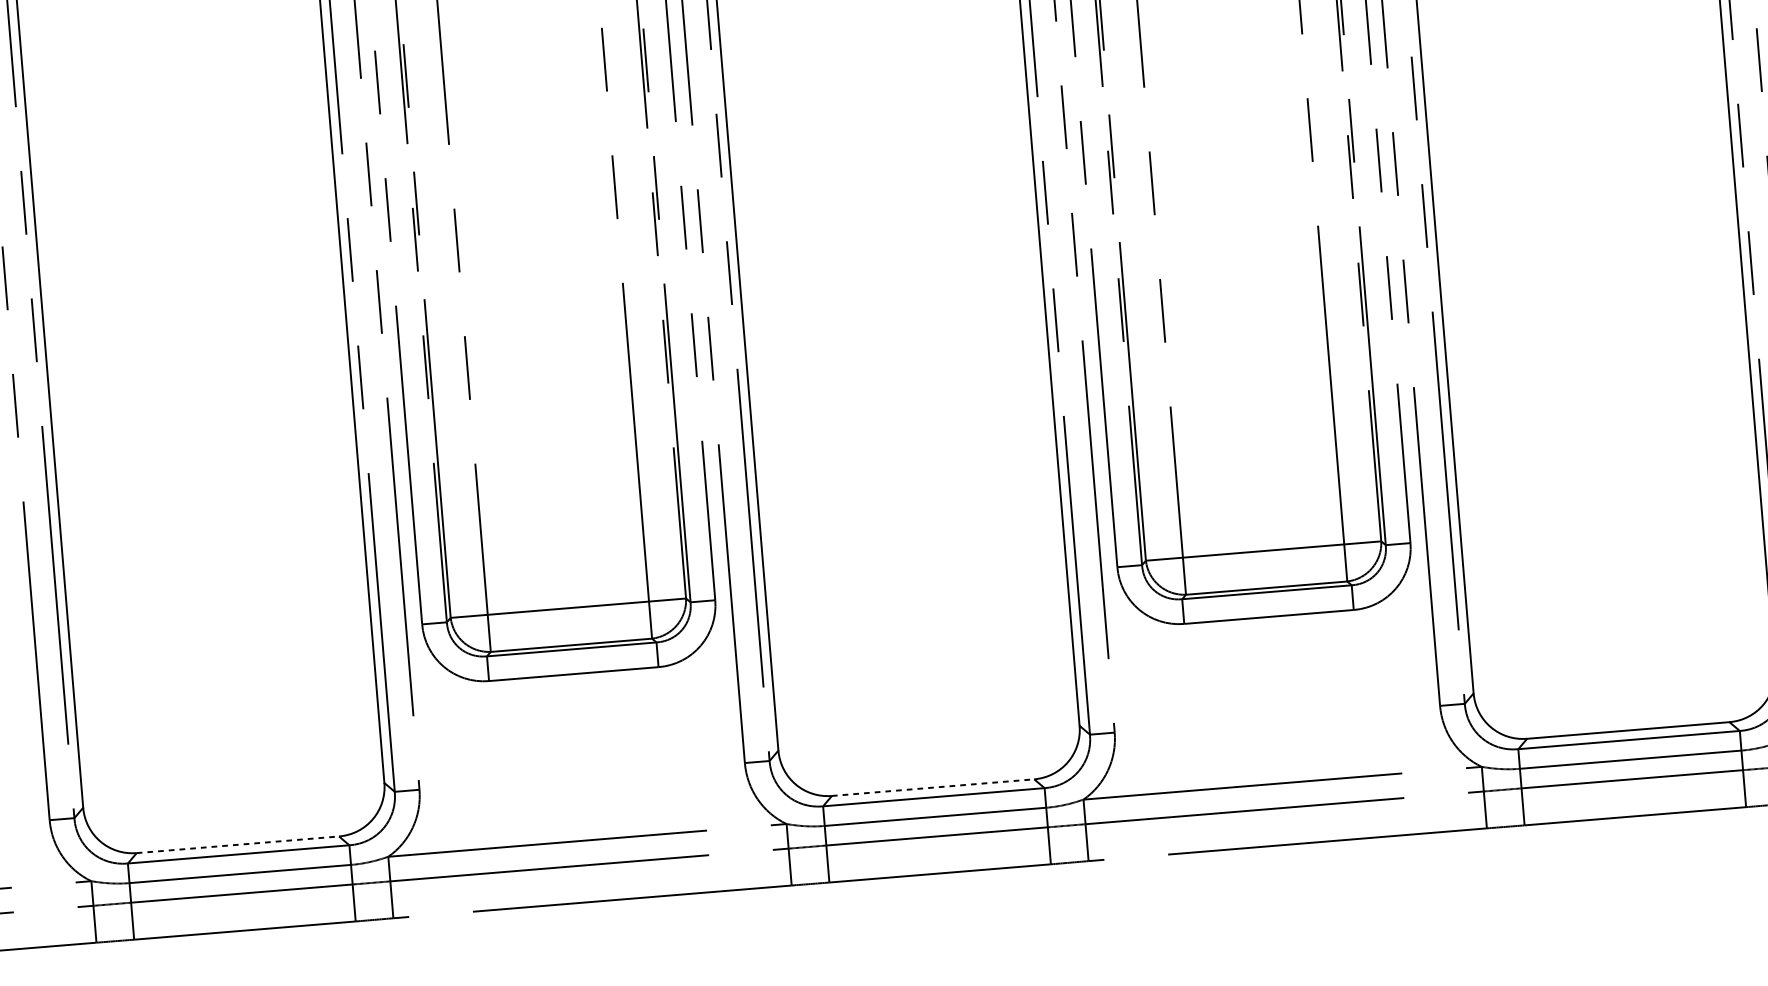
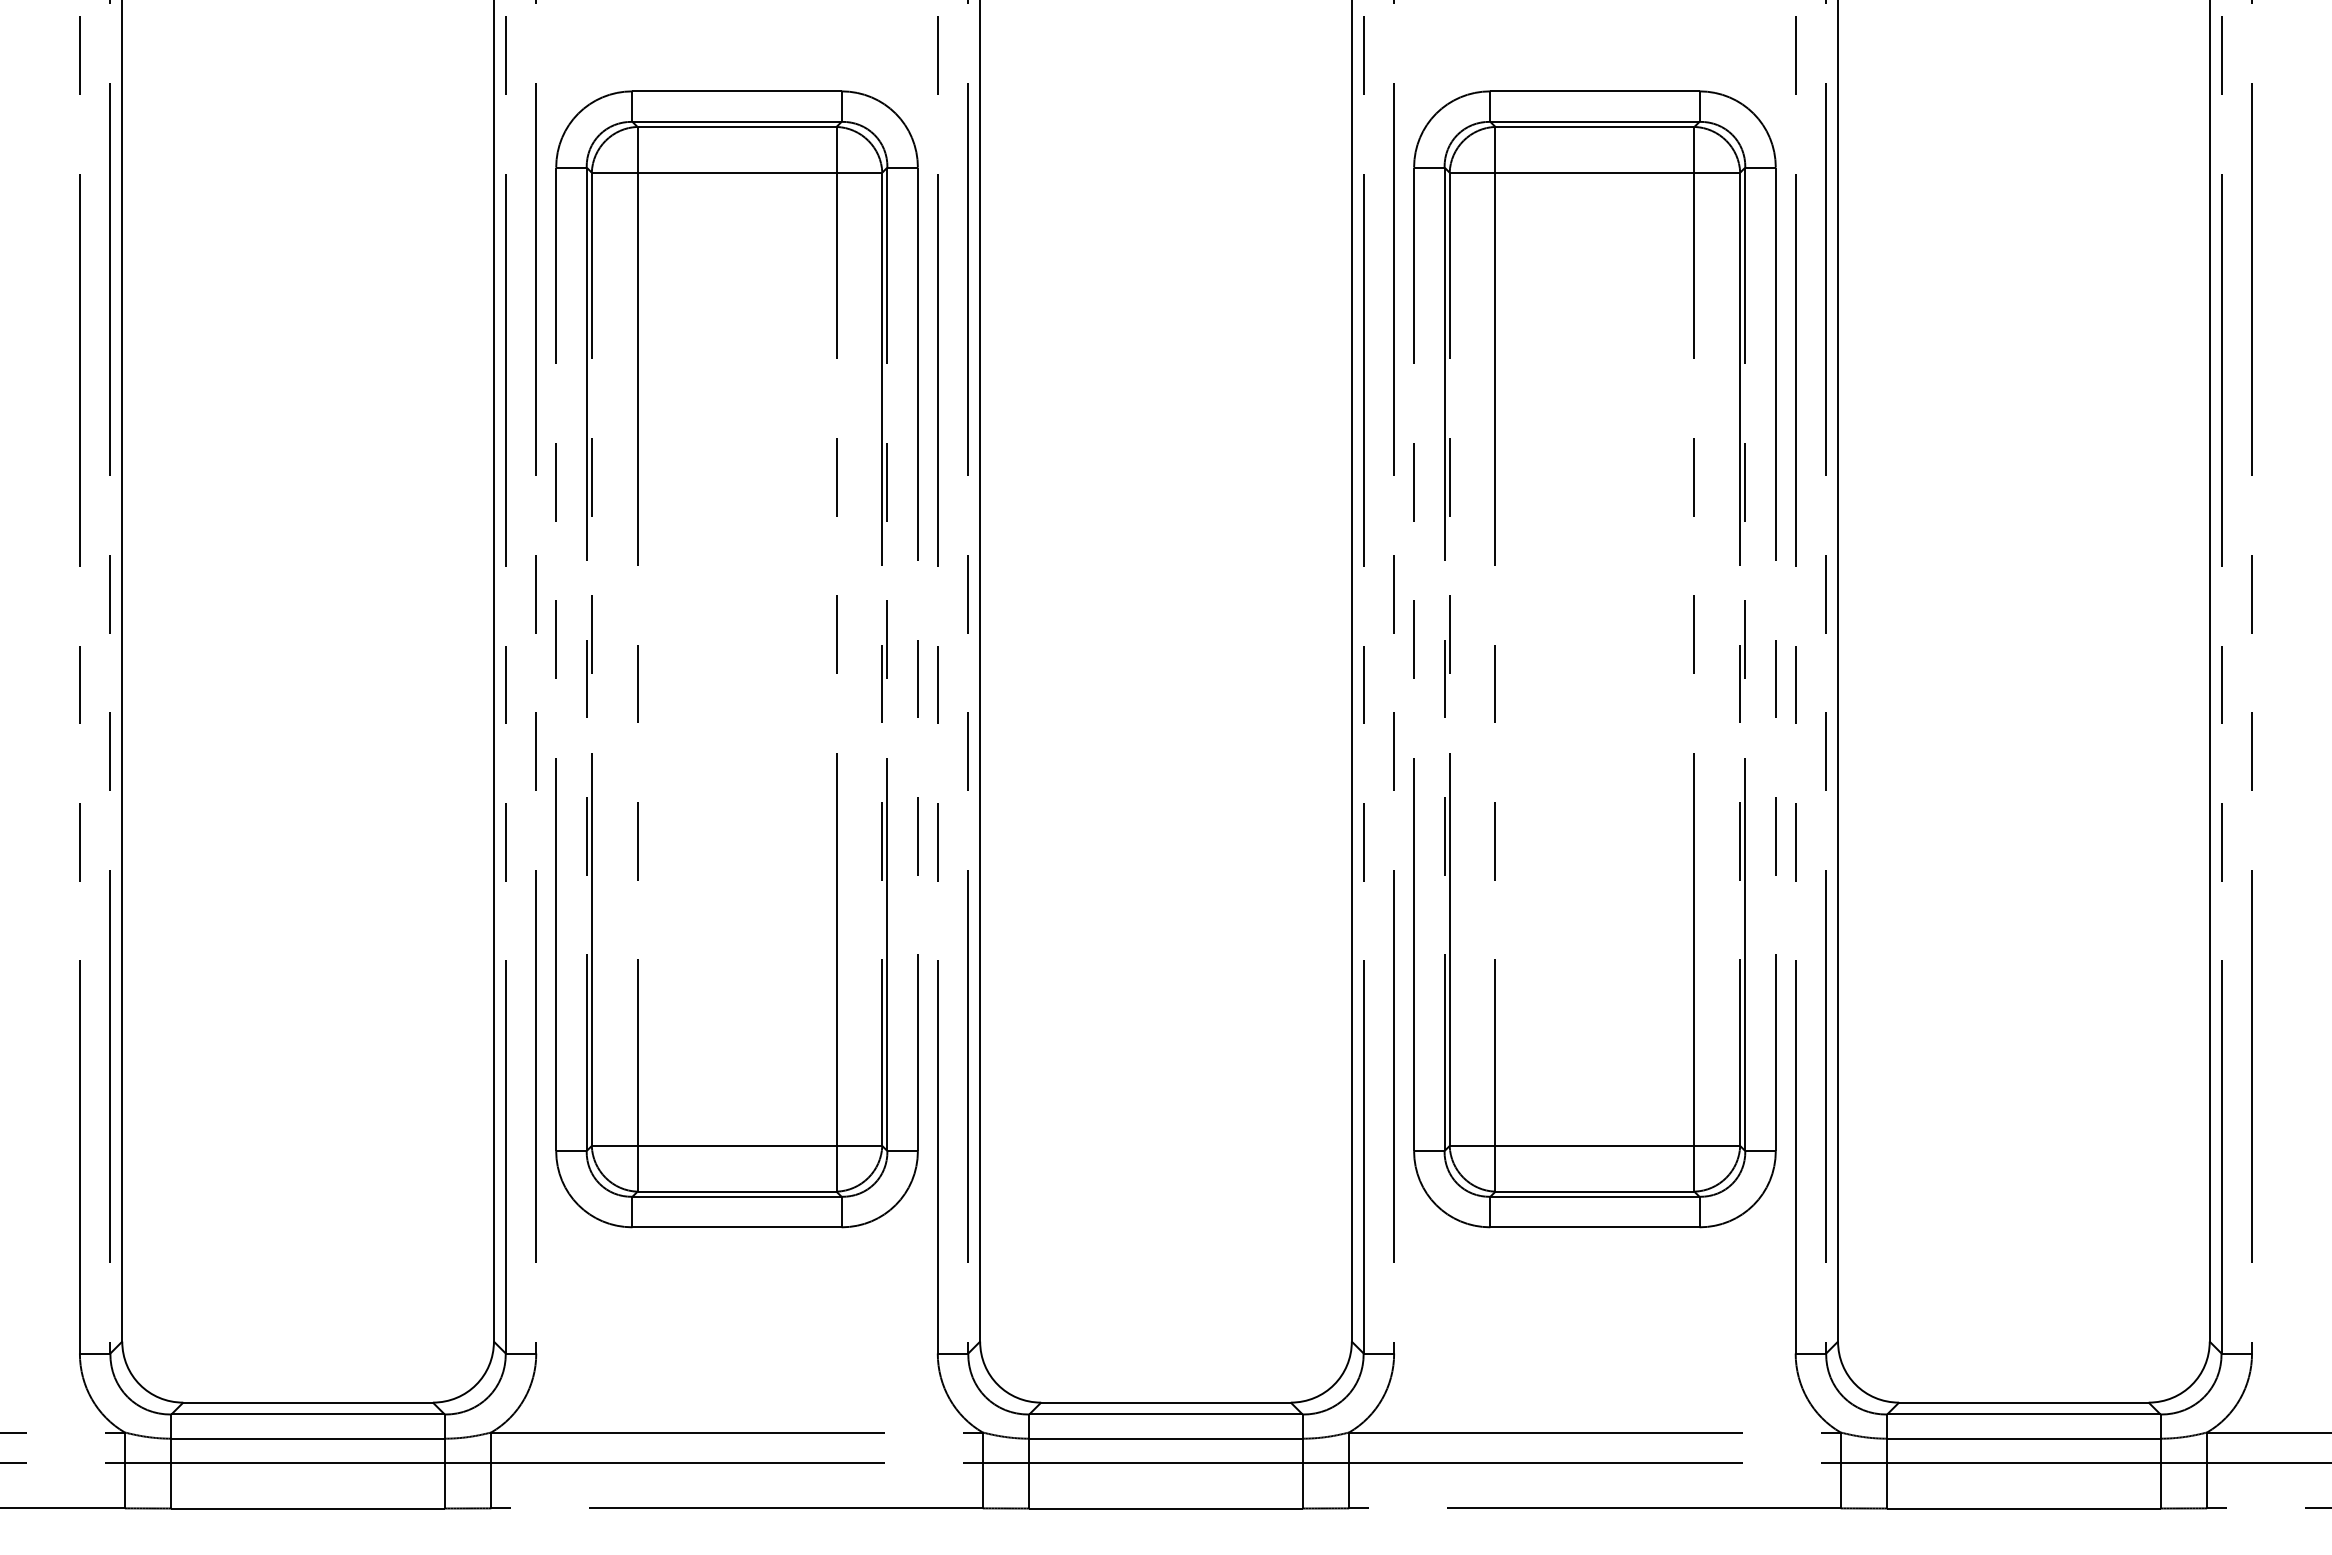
line: (933, 787) -> (1166, 1402), dashed -> solid
line: (238, 844) -> (308, 1402), dashed -> solid

